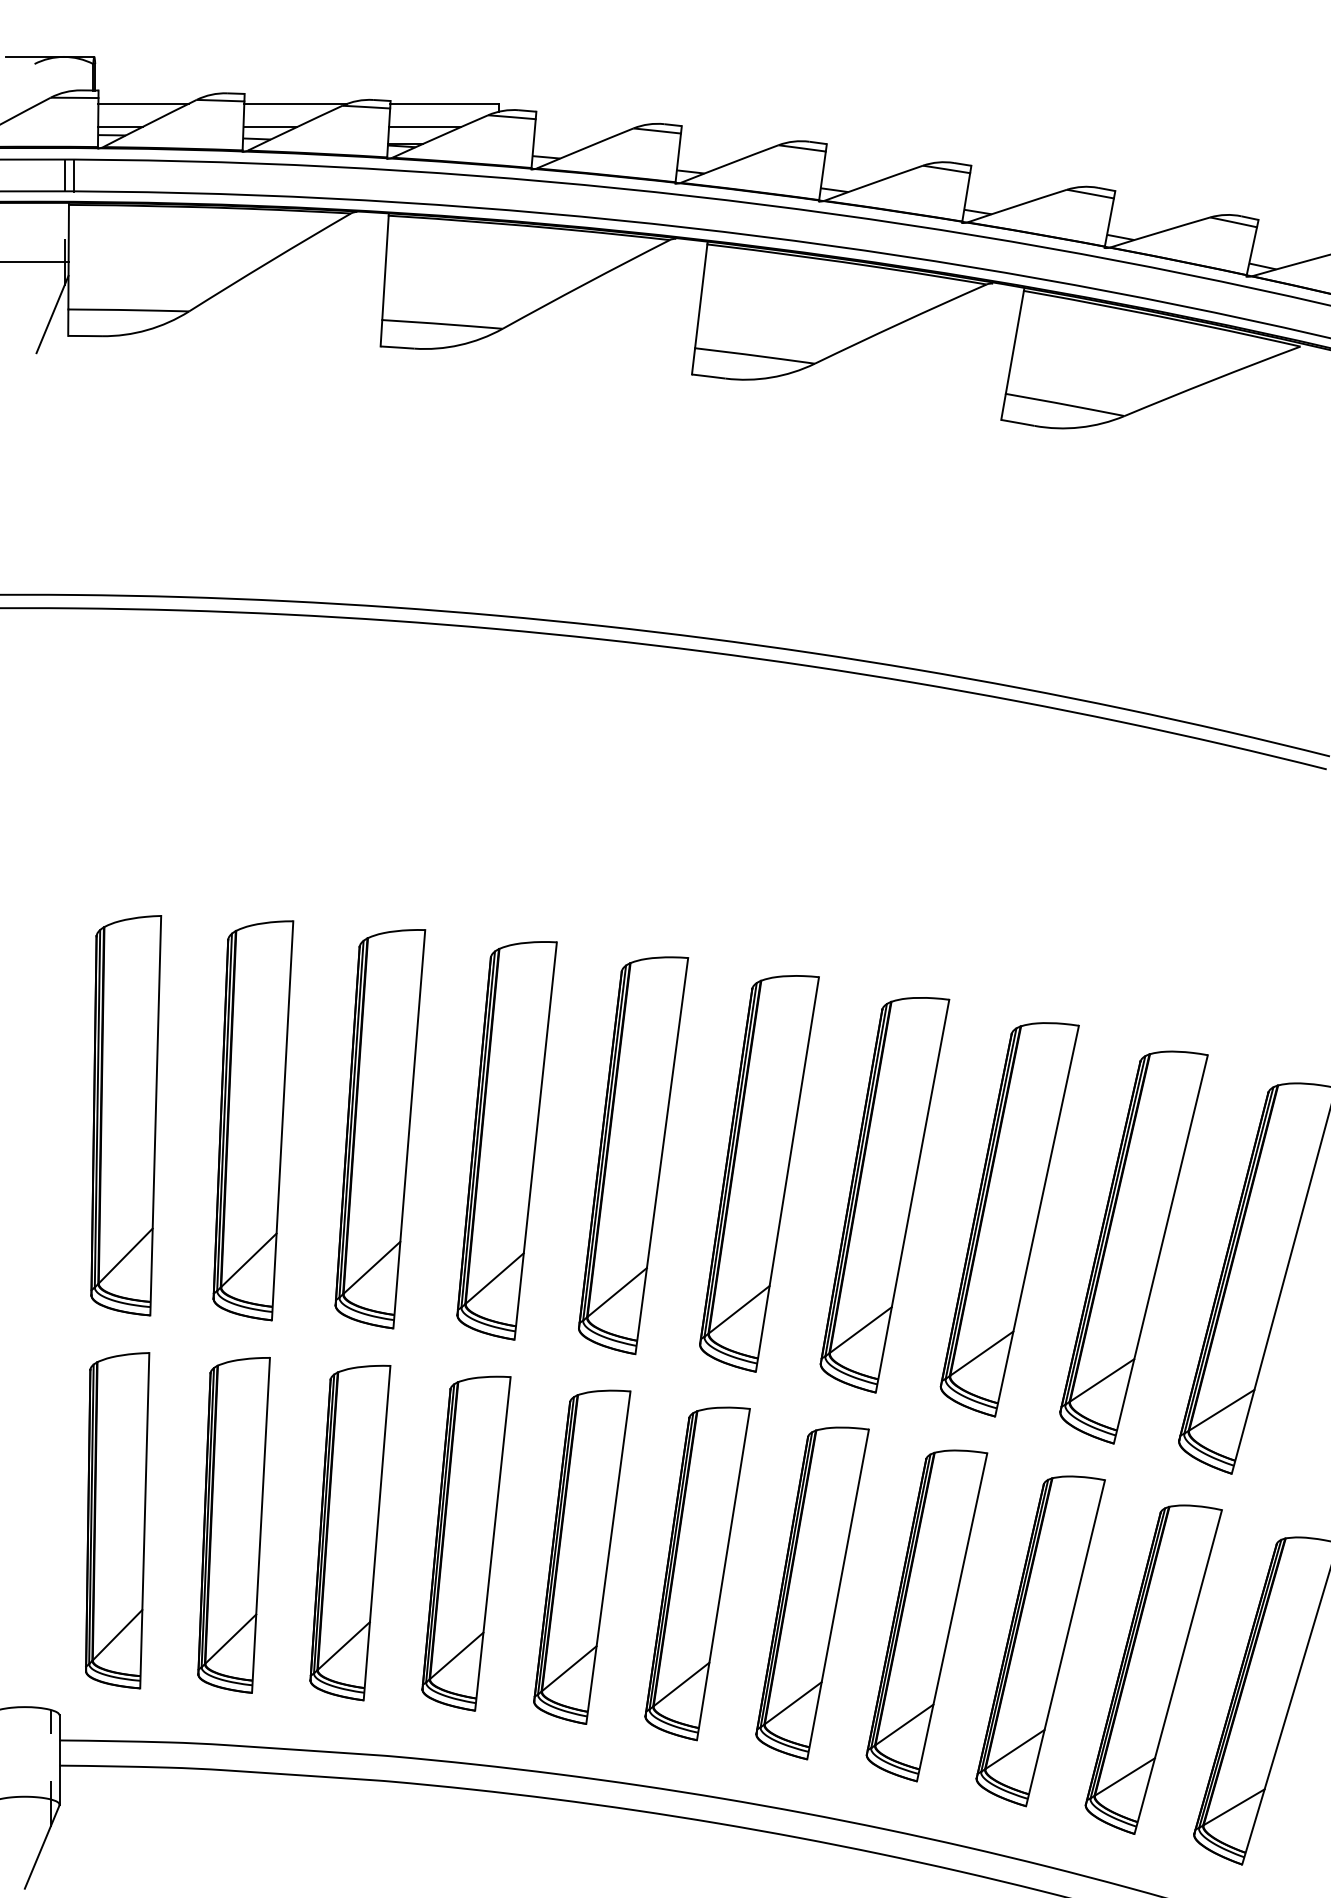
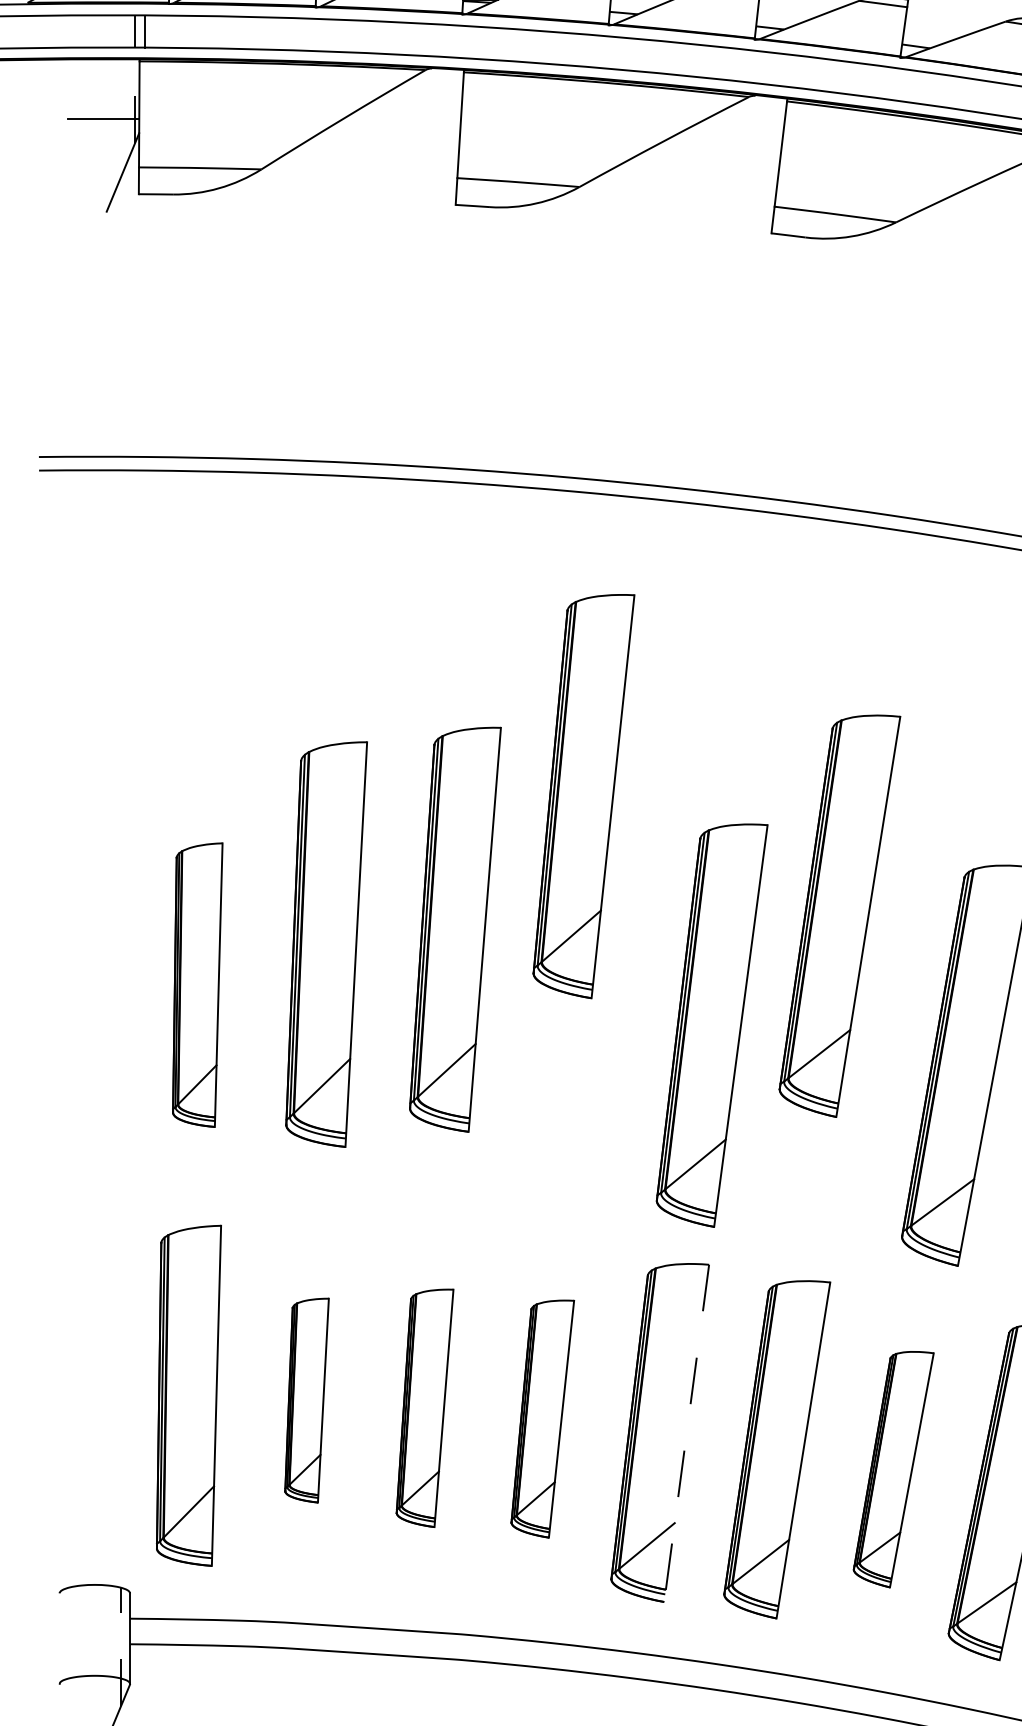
part: (126, 1115) -> (197, 984), size x0.7
part: (253, 1120) -> (326, 944), moved
part: (380, 1129) -> (455, 930), moved
part: (506, 1140) -> (583, 796), moved
part: (759, 1173) -> (839, 915), moved
part: (233, 1525) -> (306, 1400), size x0.6
part: (350, 1532) -> (425, 1407), size x0.7
part: (466, 1543) -> (542, 1418), size x0.7
line: (608, 1557) -> (686, 1433), solid -> dashed
part: (812, 1593) -> (893, 1469), size x0.7

